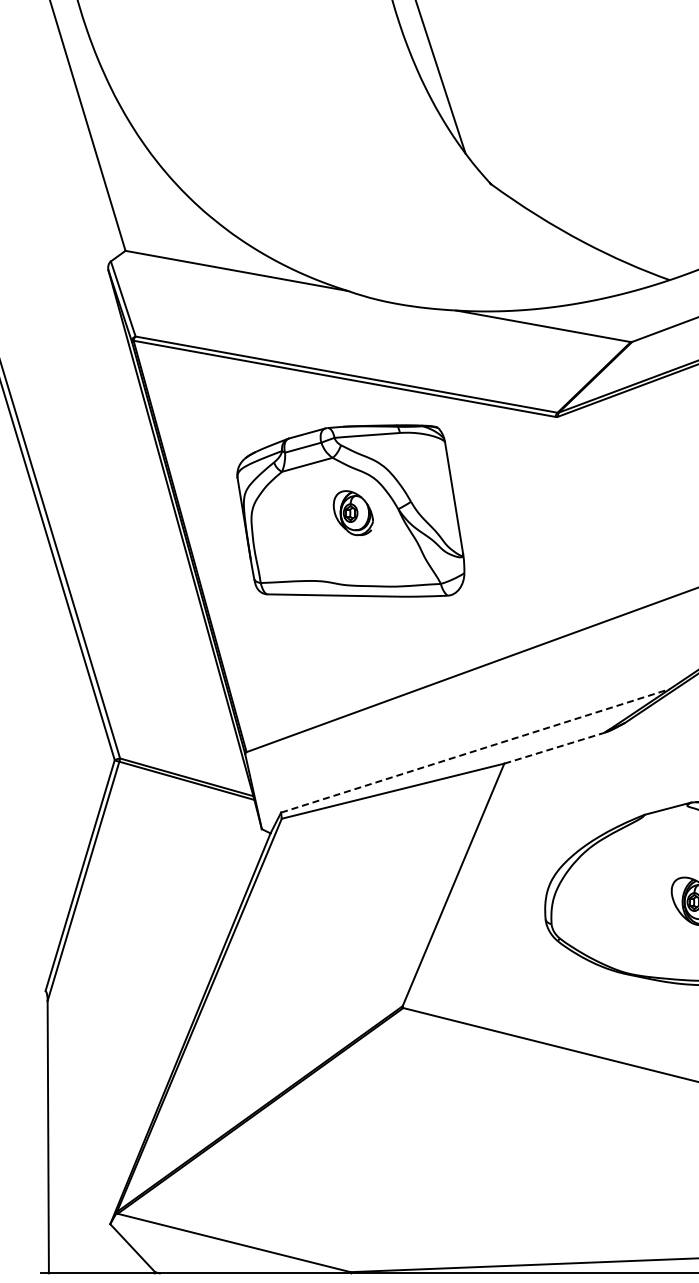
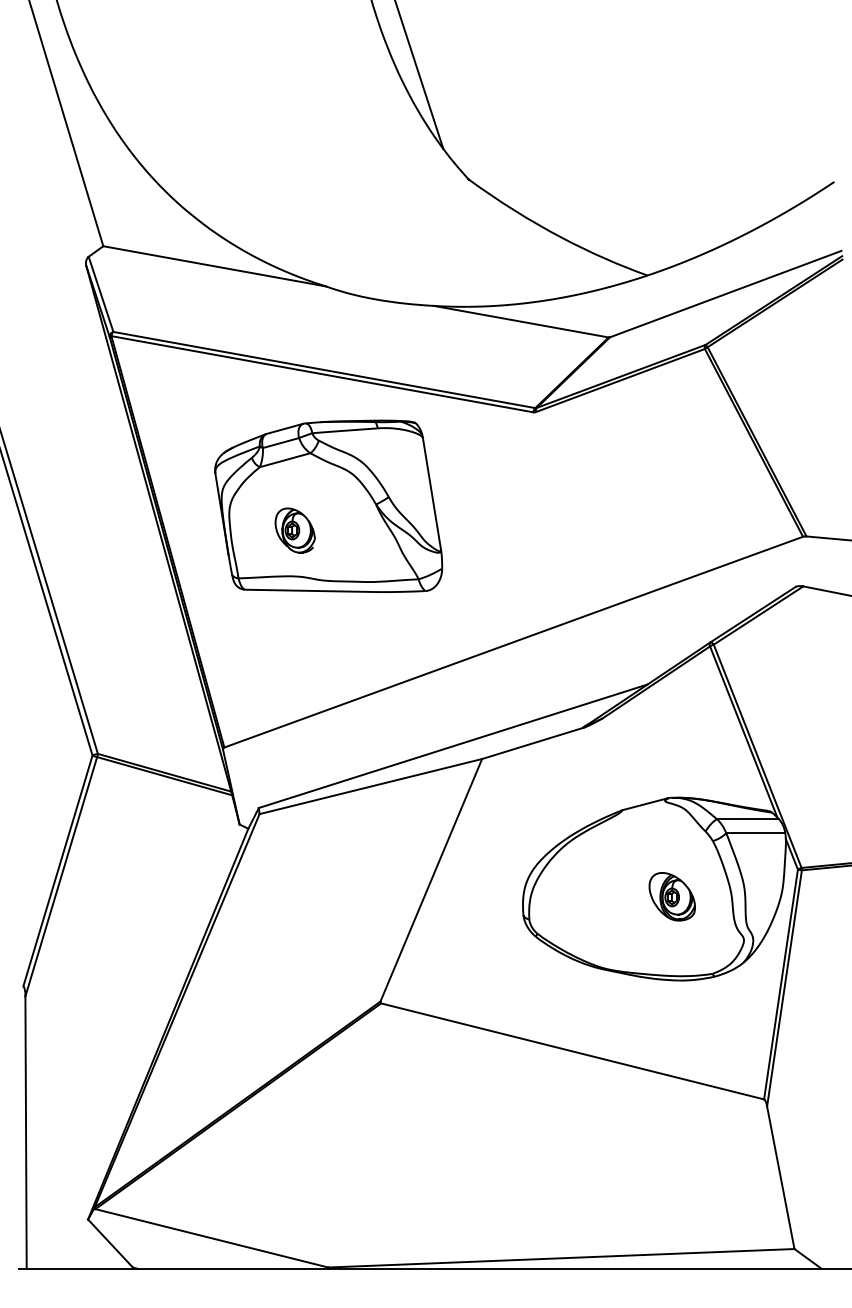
part: (352, 513) -> (294, 530), moved
line: (555, 748) -> (533, 743), dashed -> solid
line: (475, 751) -> (453, 746), dashed -> solid

